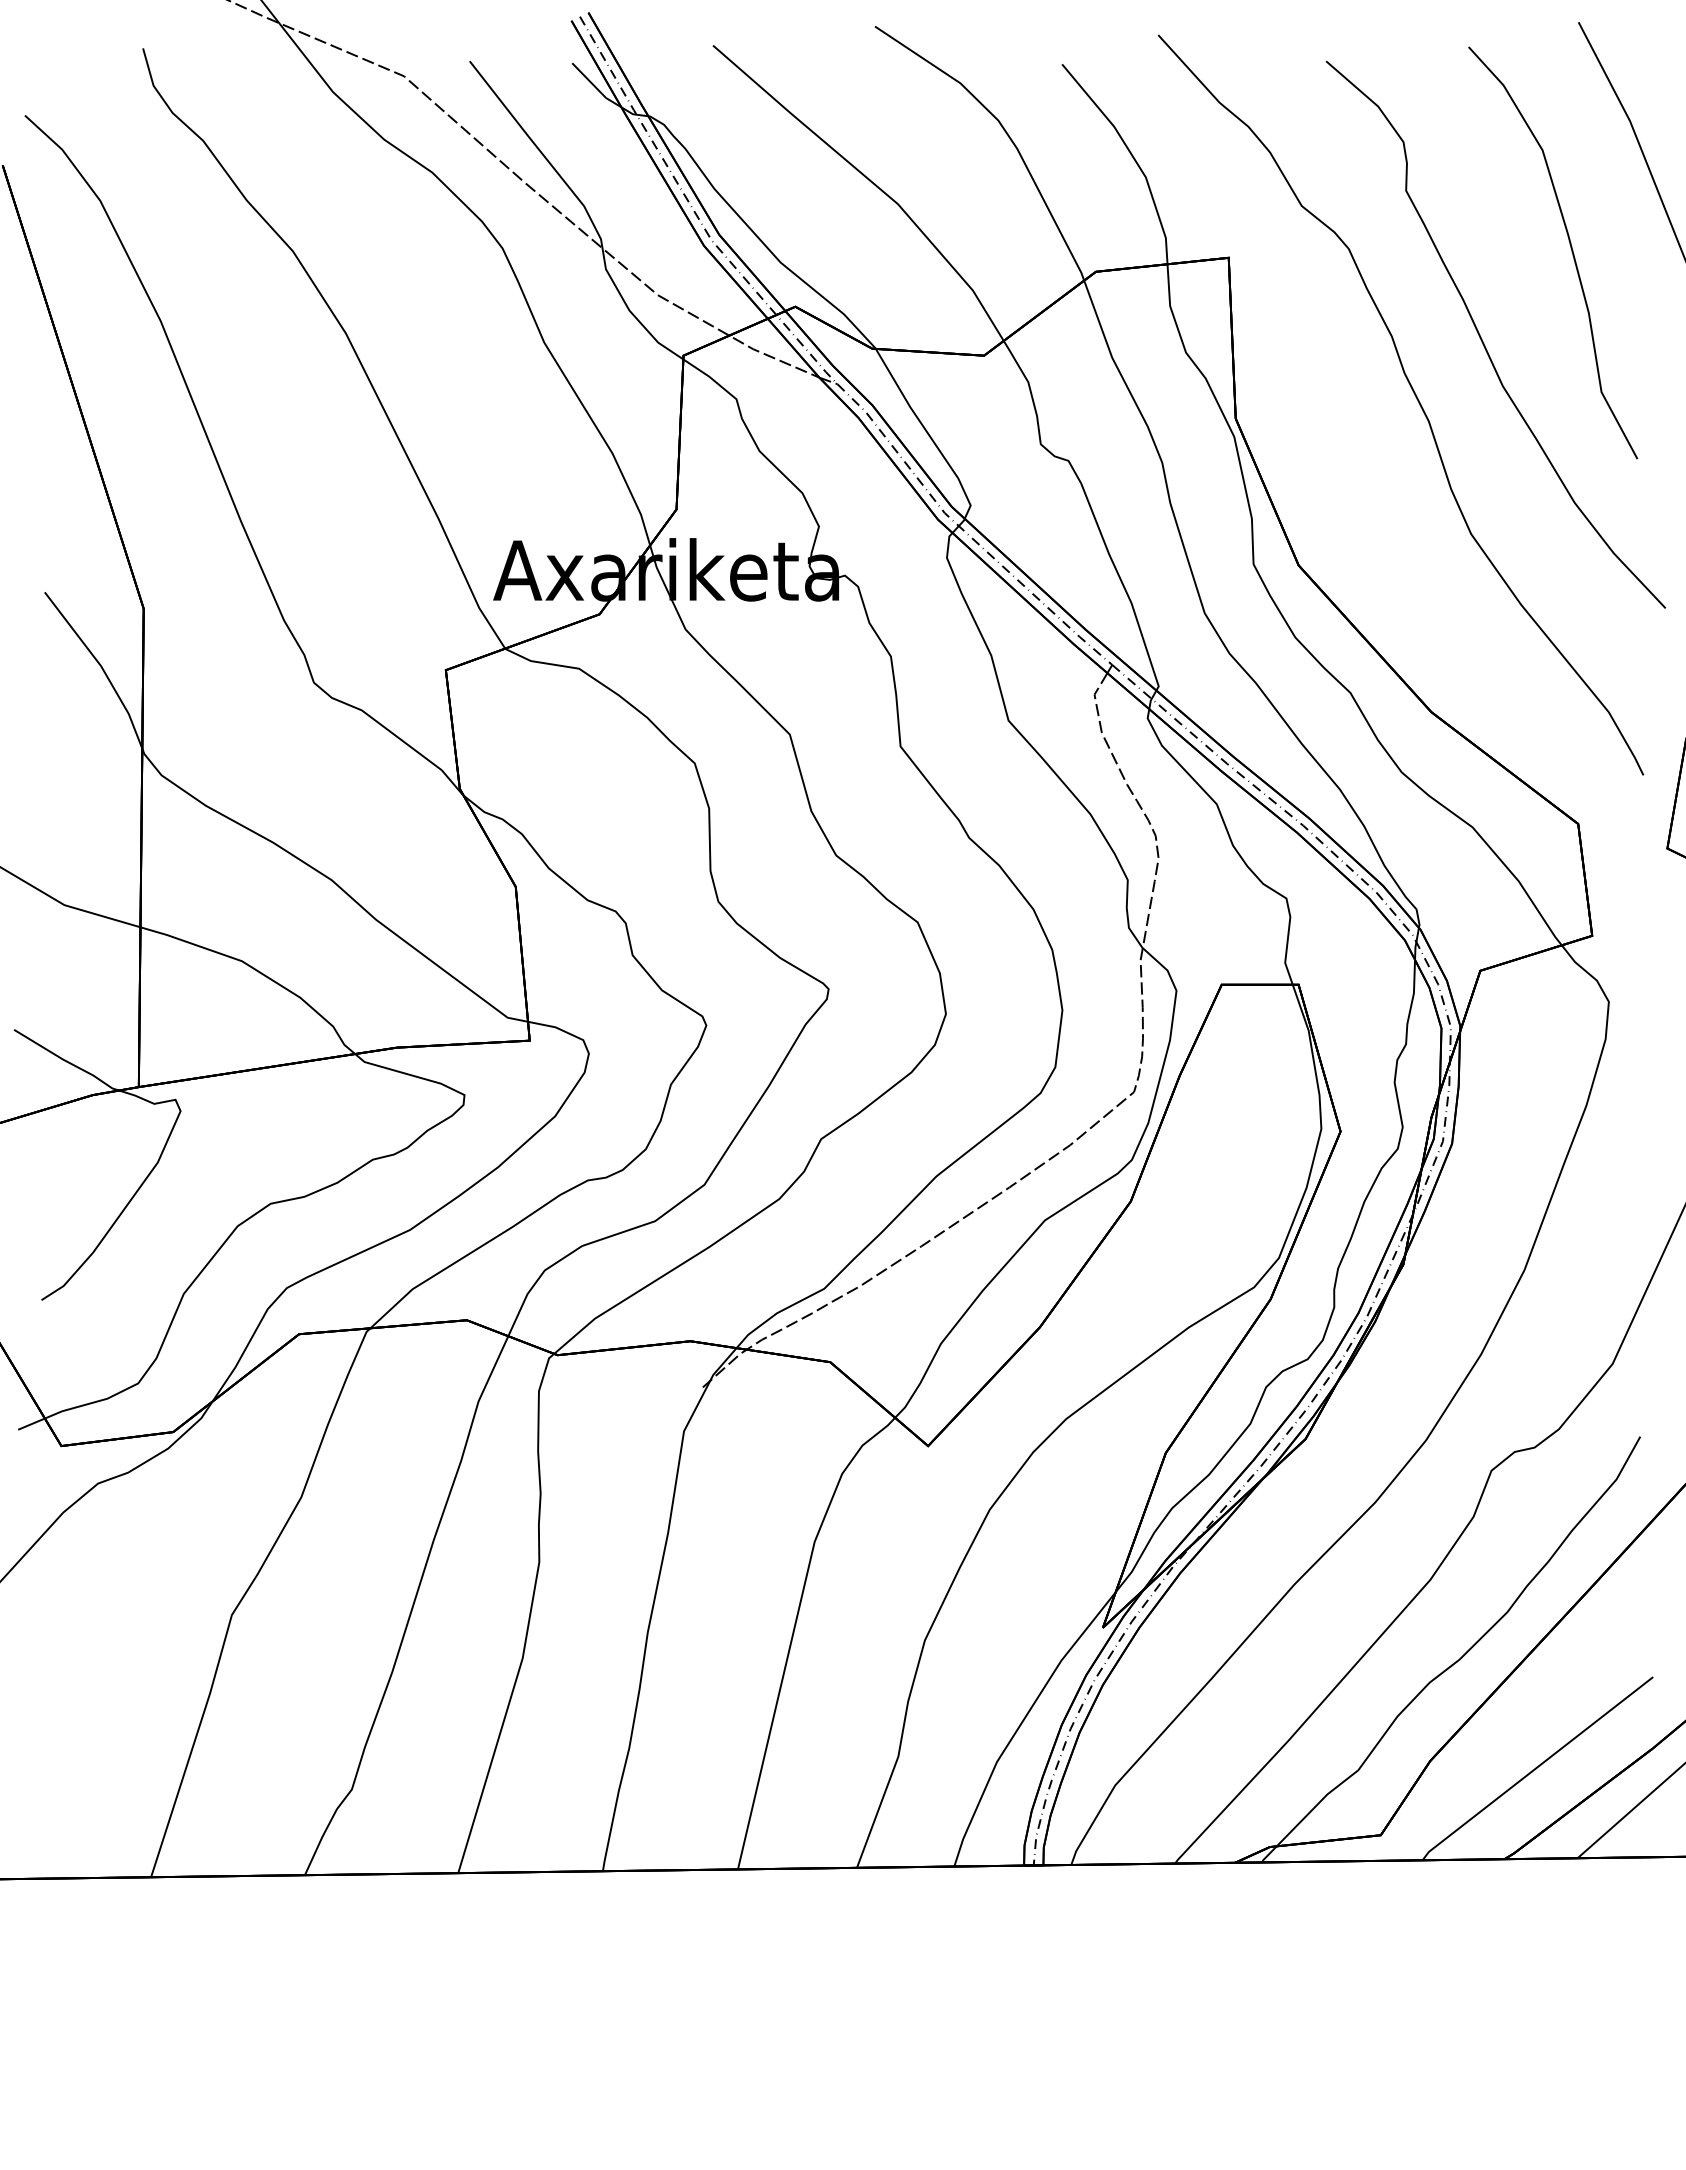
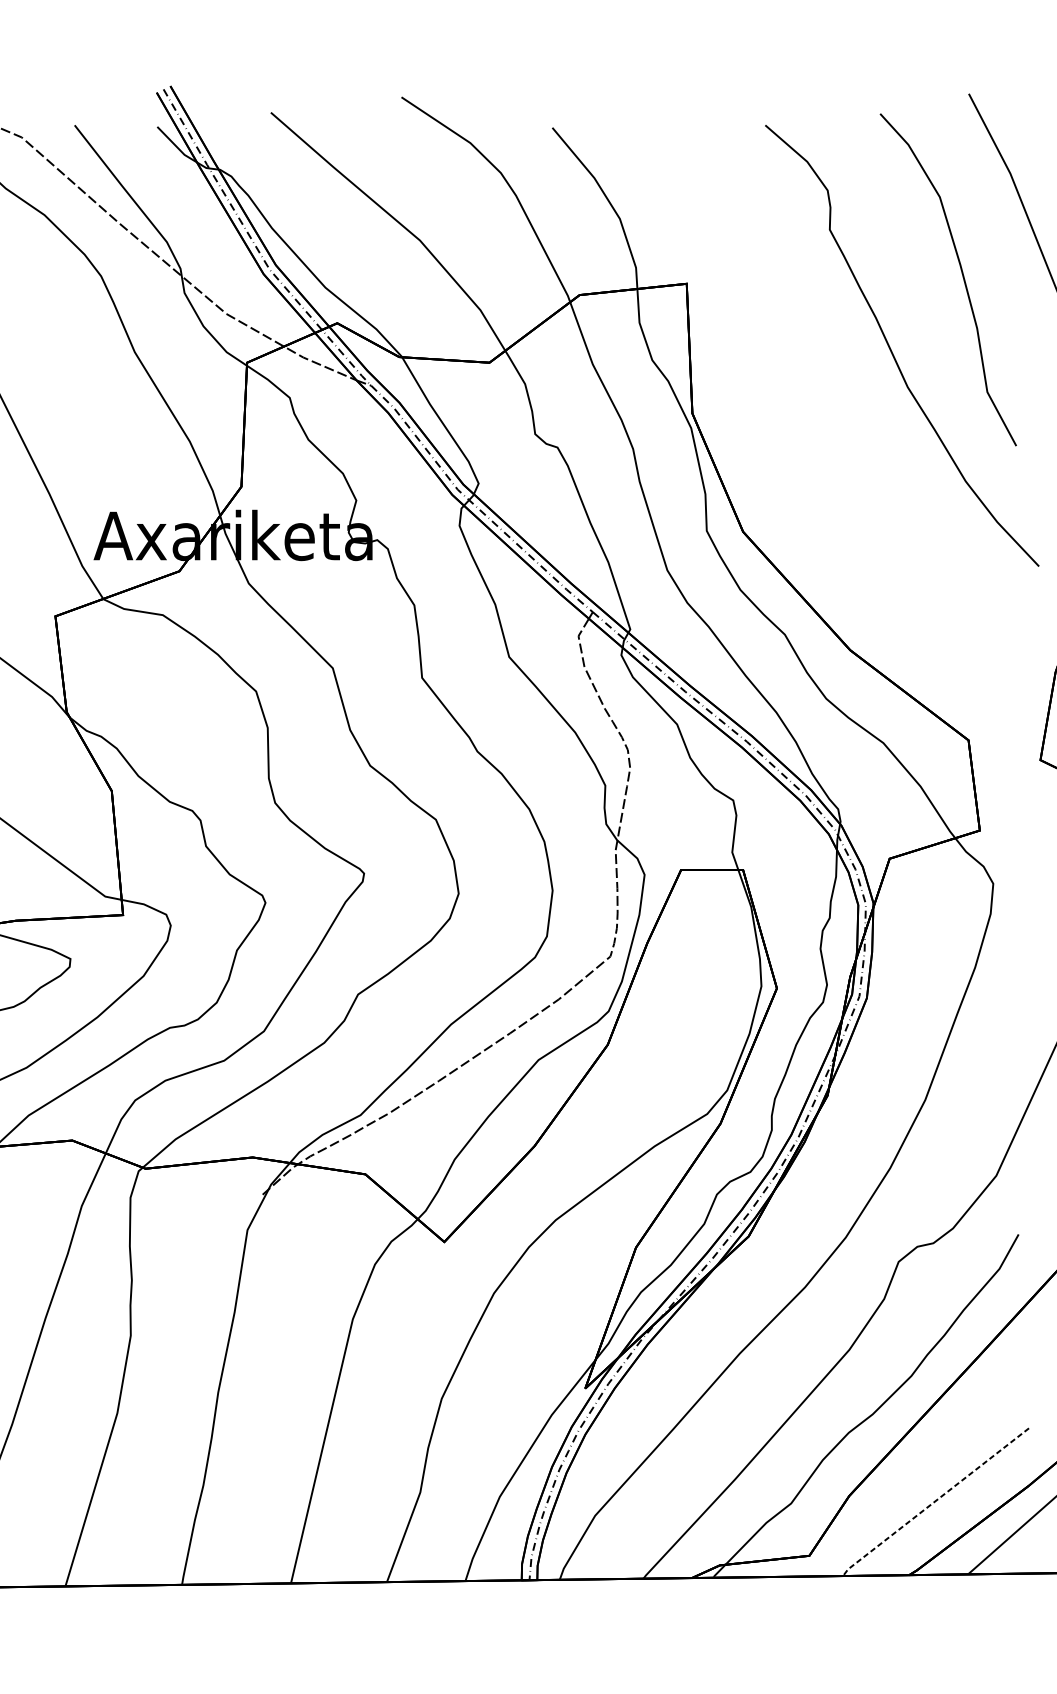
curve: (1415, 397) -> (837, 396), removed
line: (1535, 1768) -> (934, 1502), solid -> dashed

